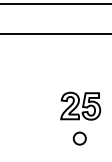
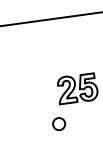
part: (79, 138) -> (58, 124), moved

